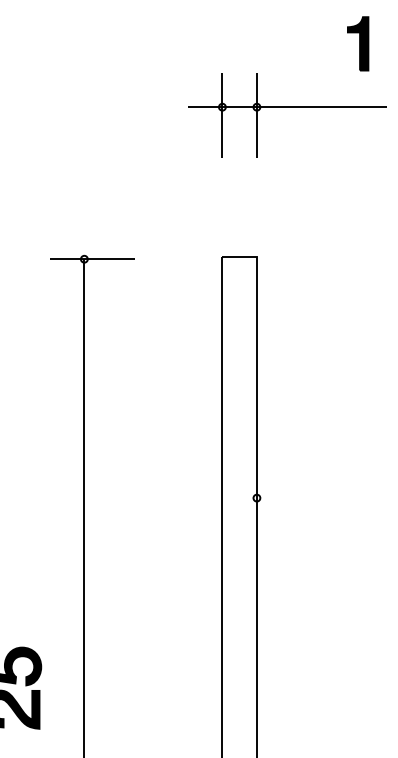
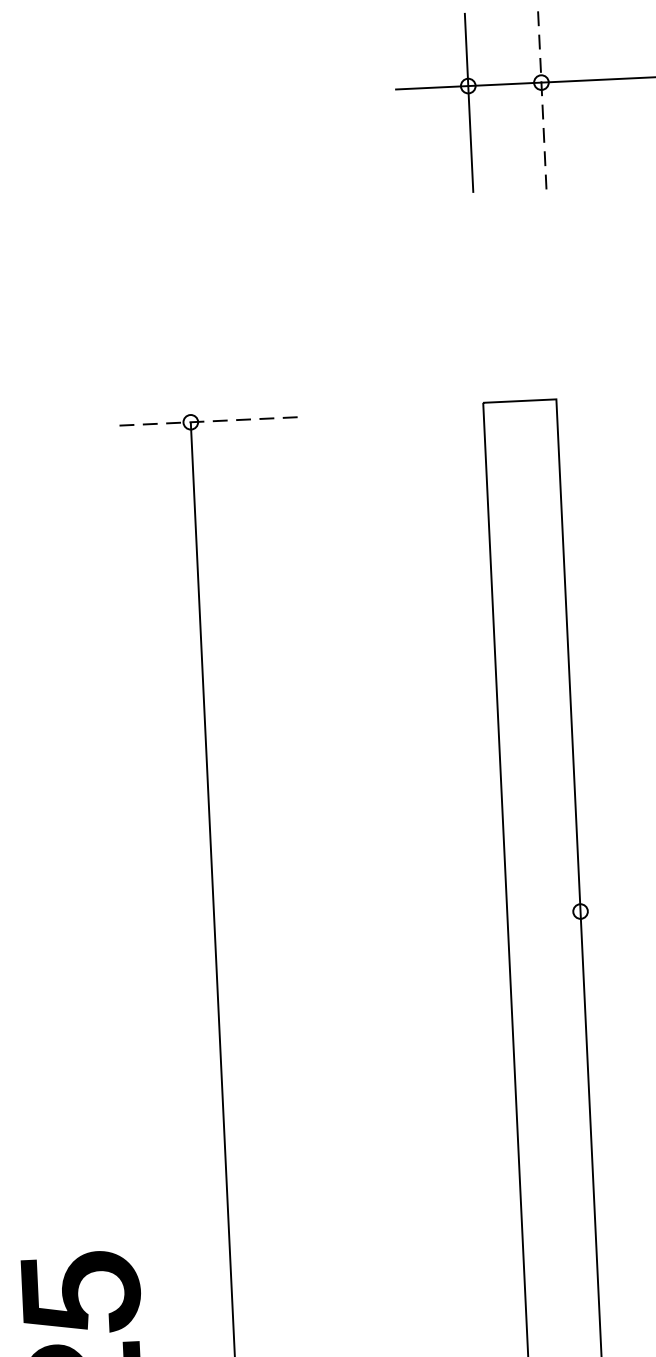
line: (256, 114) -> (541, 98), solid -> dashed
line: (91, 259) -> (205, 422), solid -> dashed

